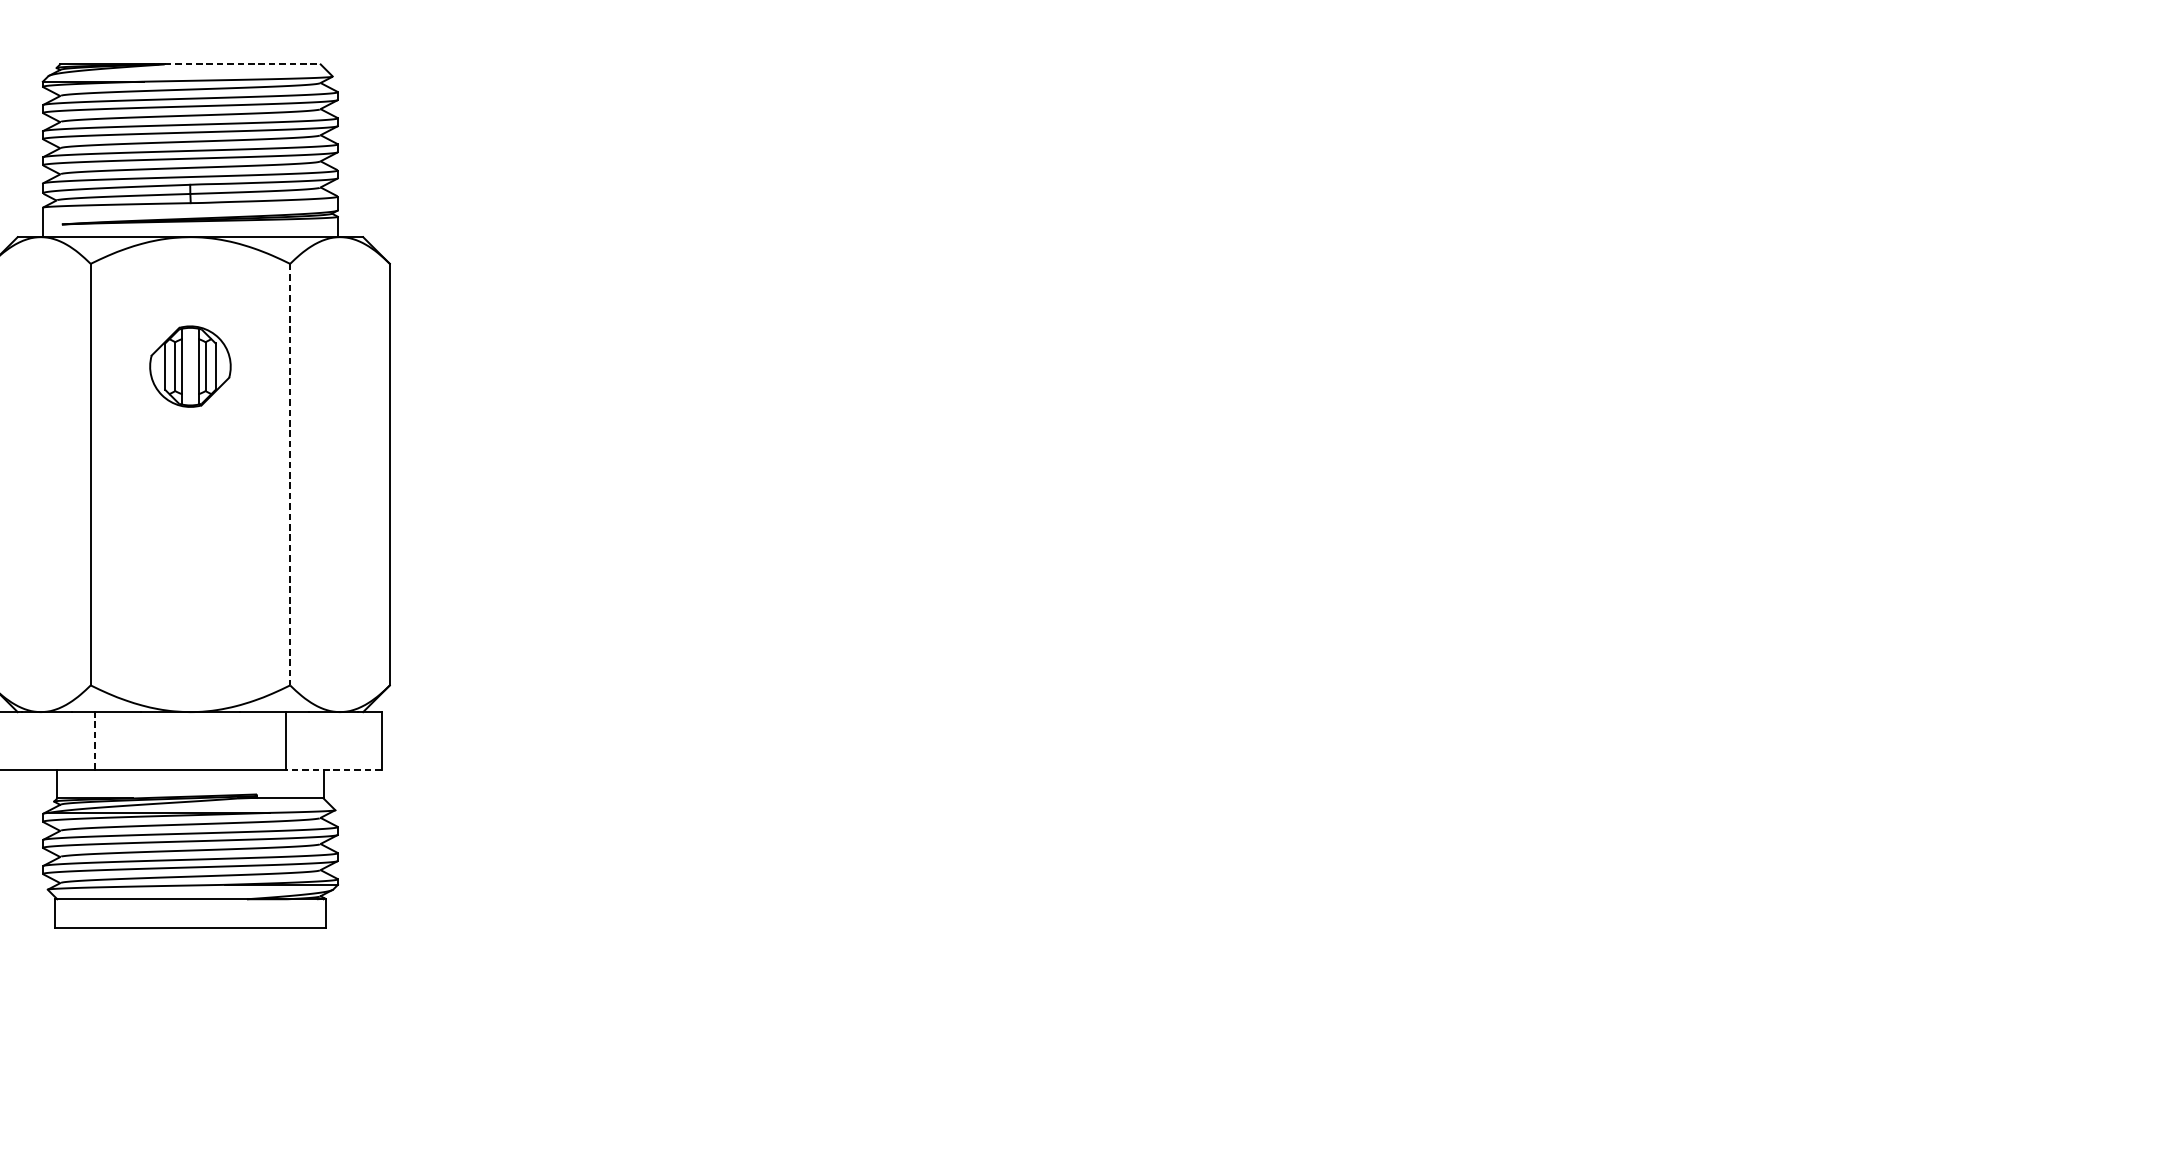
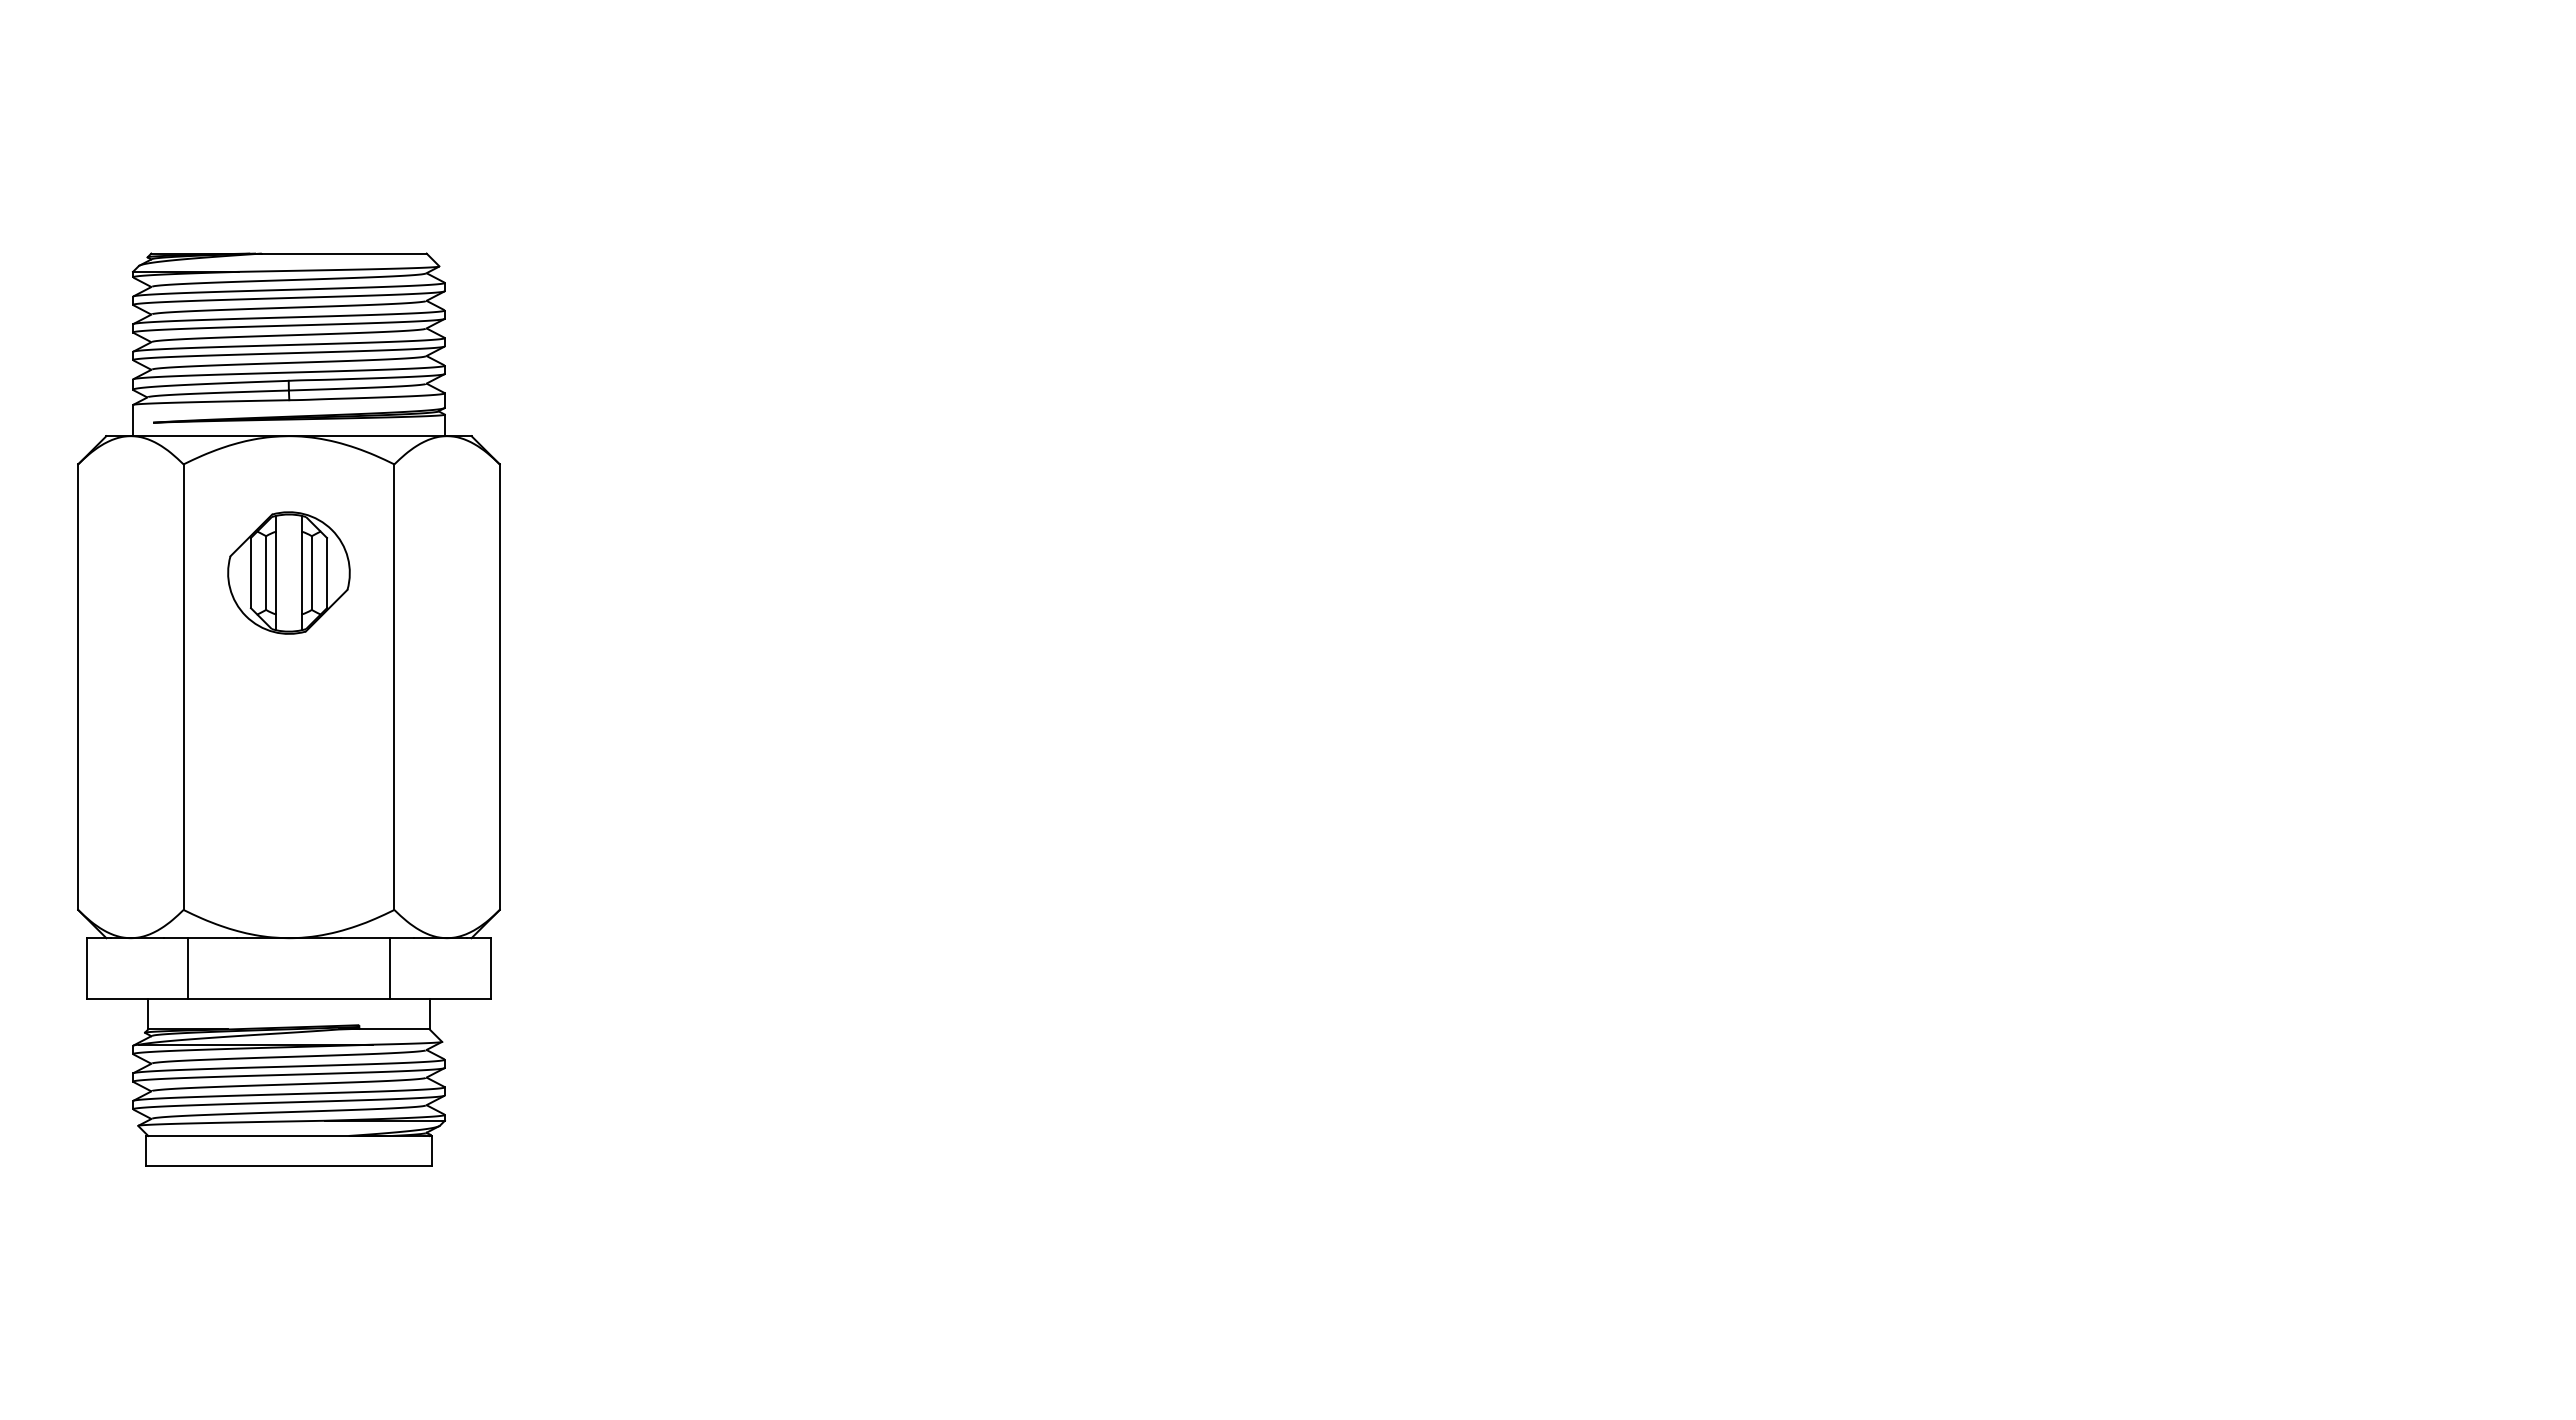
line: (242, 64) -> (344, 253), dashed -> solid
part: (189, 366) -> (288, 572), size x1.43
line: (290, 474) -> (394, 687), dashed -> solid
line: (94, 740) -> (187, 968), dashed -> solid
line: (333, 770) -> (440, 999), dashed -> solid

